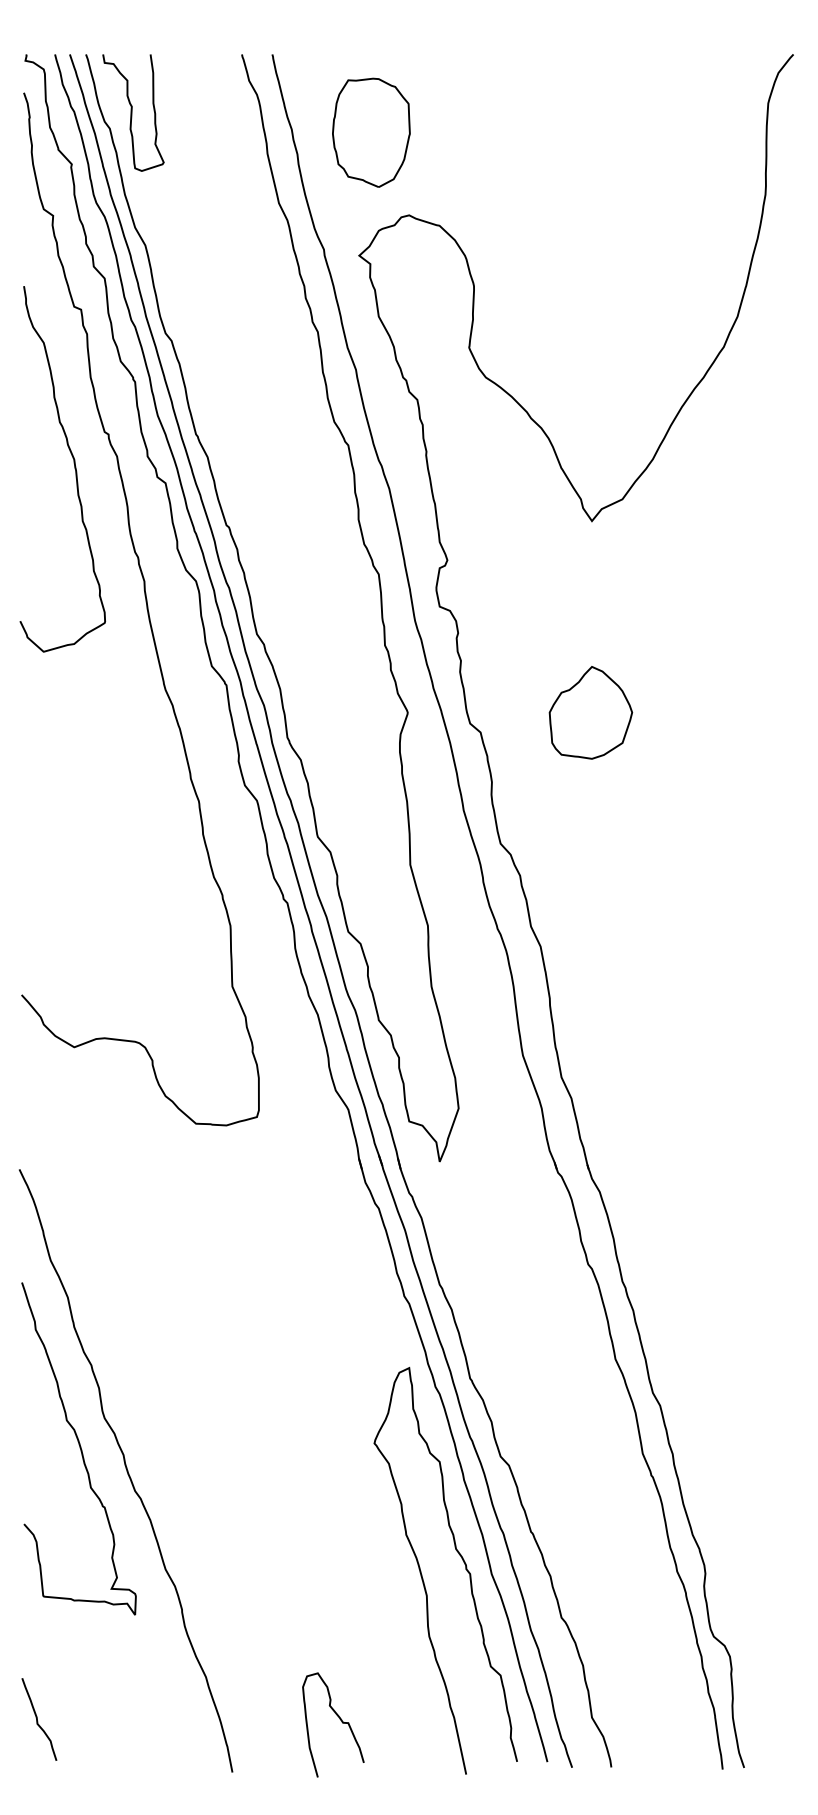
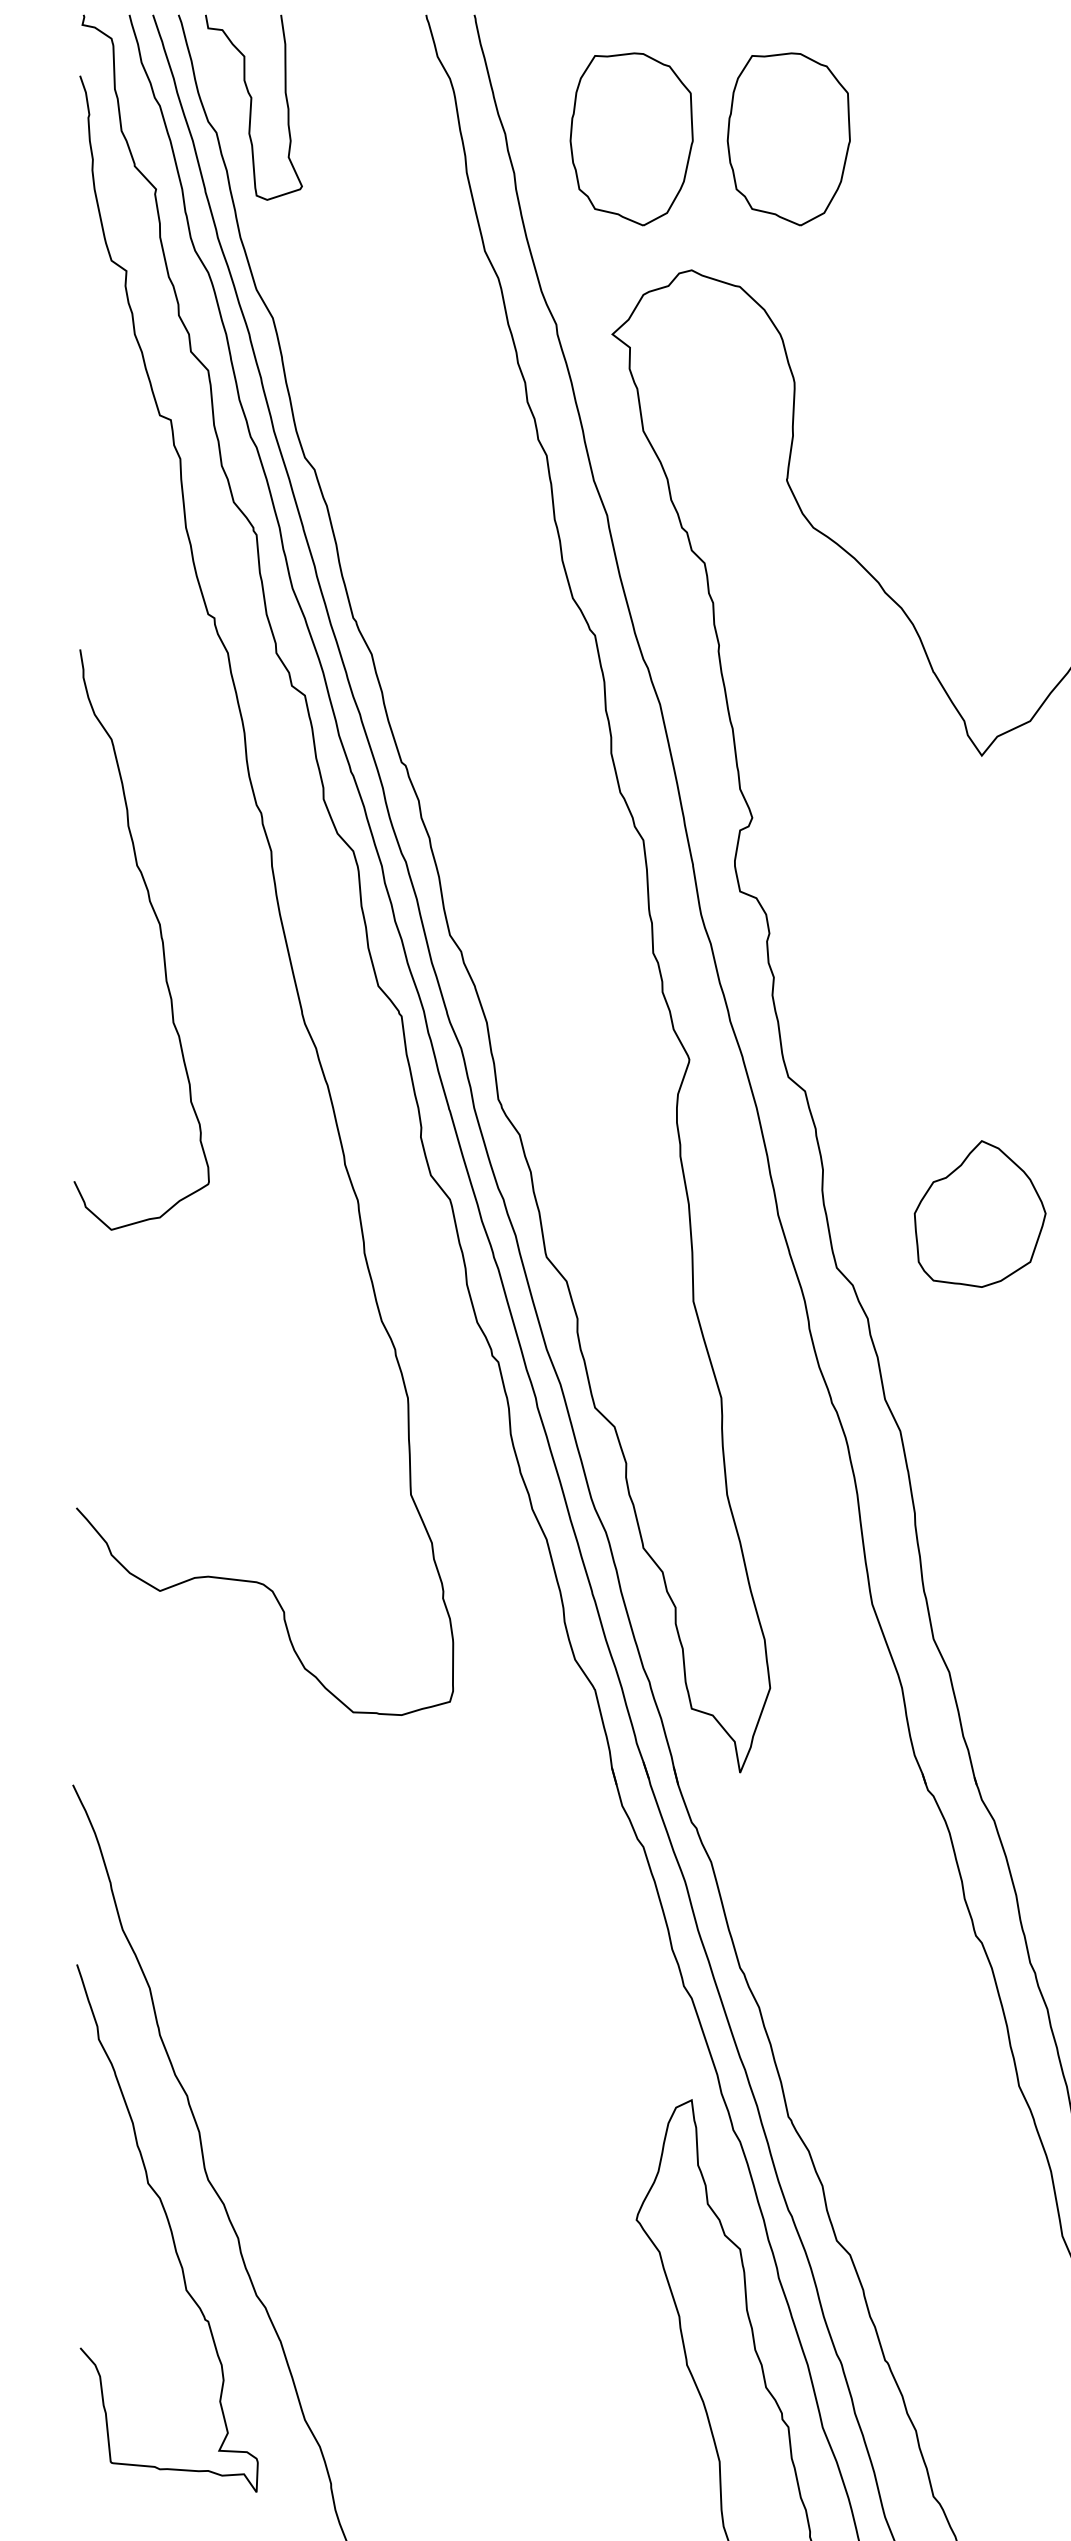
part: (470, 132) -> (788, 138), added
curve: (74, 469) -> (160, 940), moved
part: (590, 712) -> (979, 1213), moved

